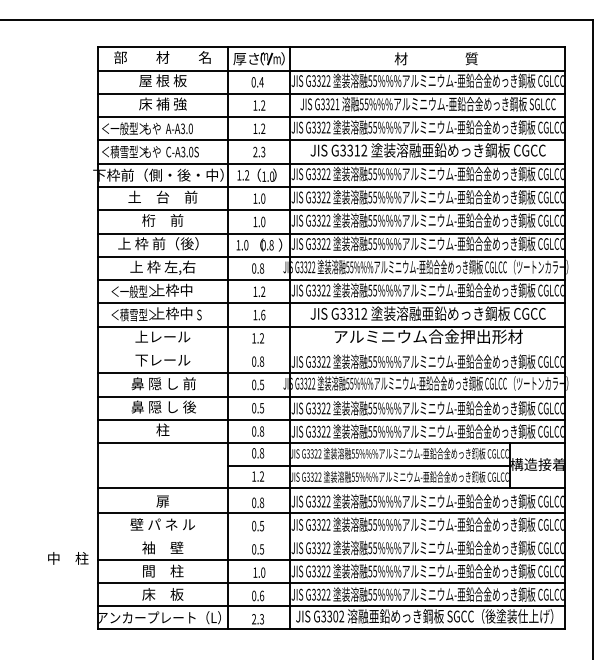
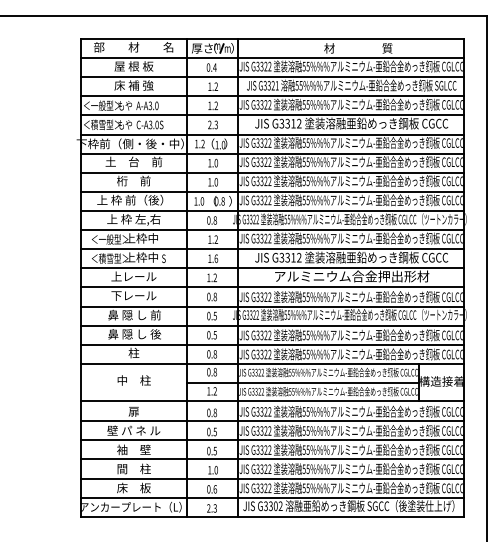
line: (331, 350) -> (272, 287), added
line: (331, 536) -> (272, 440), added
text: (67, 558) -> (133, 380), moved

